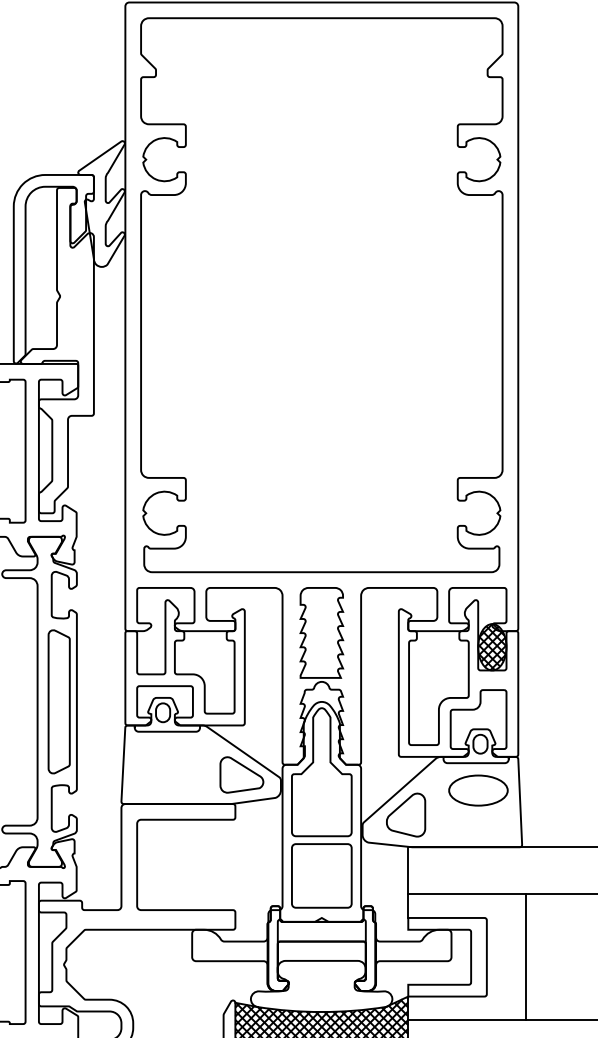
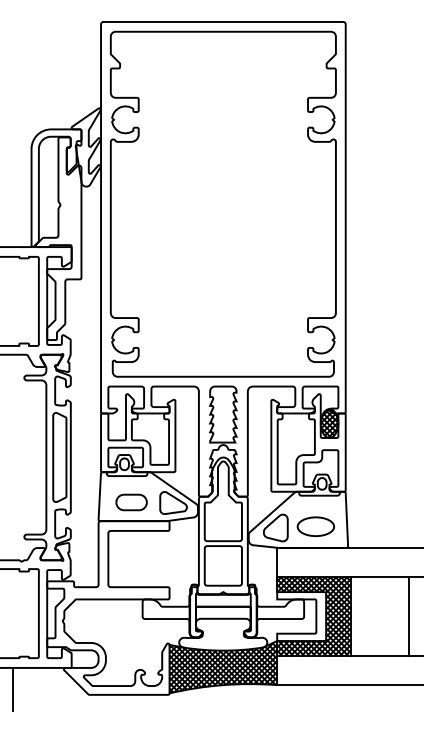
part: (174, 774) -> (131, 502), added
part: (477, 790) -> (315, 526), moved
hatch: (466, 957) -> (313, 616), added

